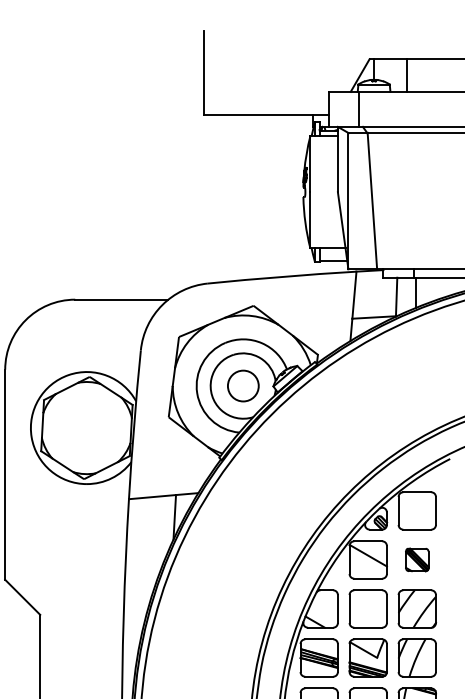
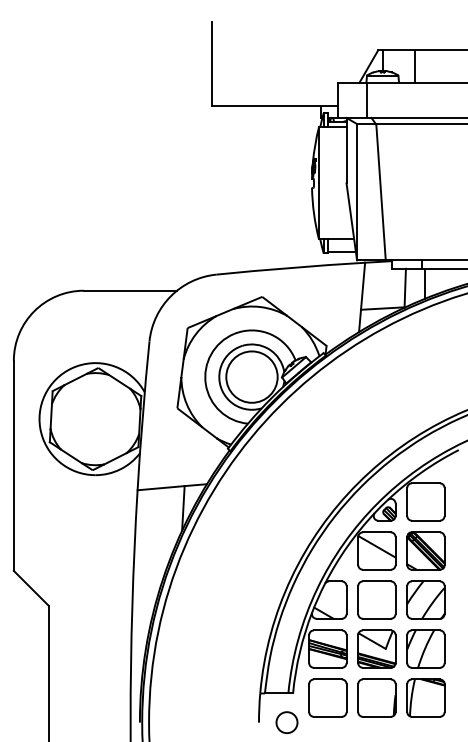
circle: (242, 385) -> (251, 376), size x1.67
part: (416, 559) -> (425, 550), size x1.67

